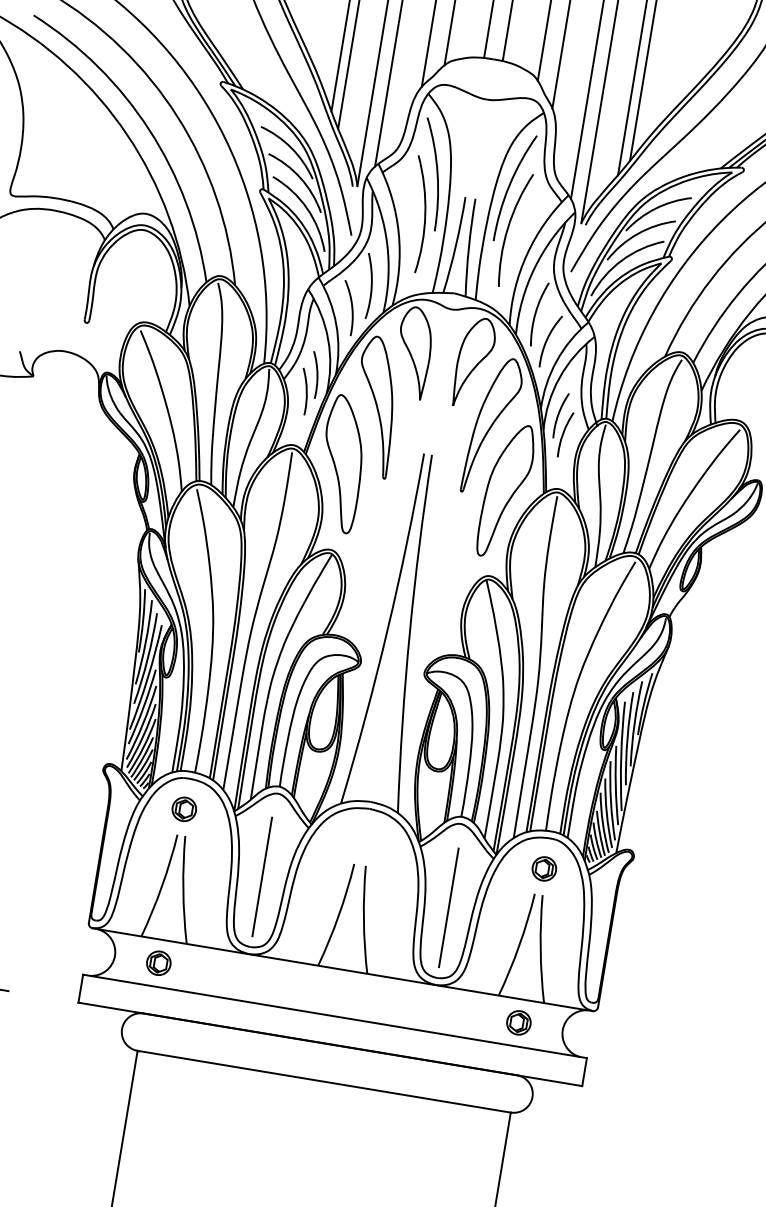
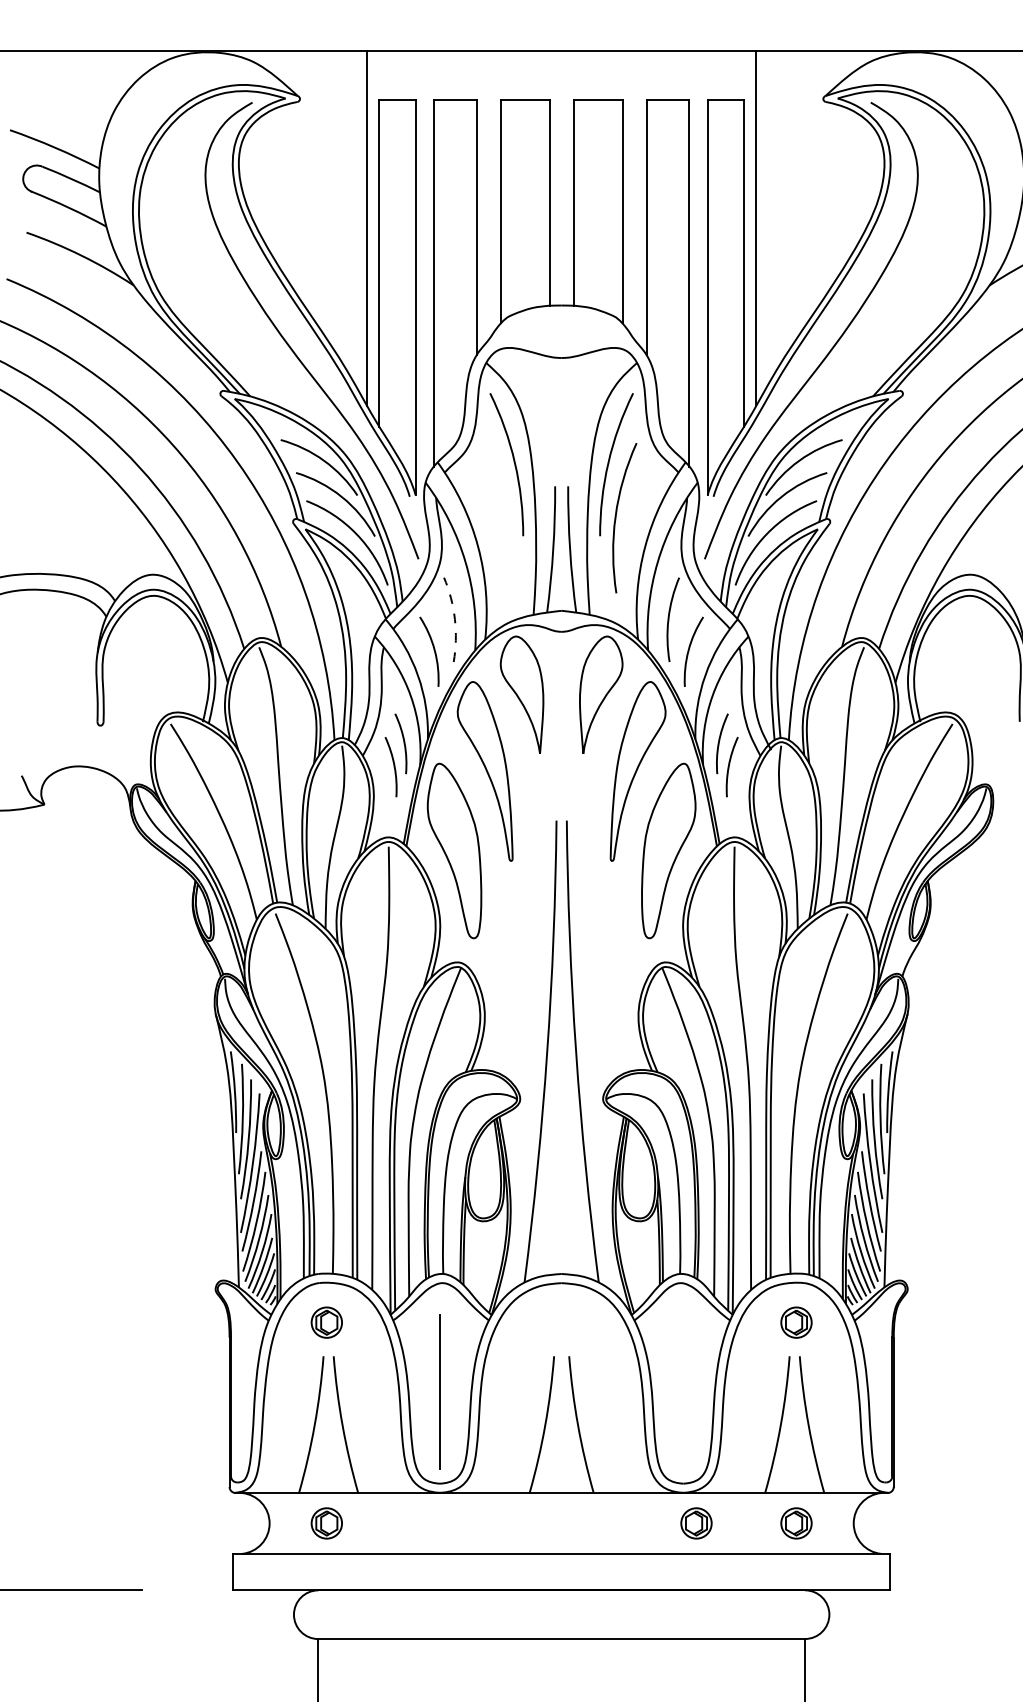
arc: (424, 214) -> (506, 517), removed
arc: (371, 286) -> (454, 619), solid -> dashed
line: (449, 907) -> (683, 1391), removed
part: (442, 1010) -> (696, 1523), added

